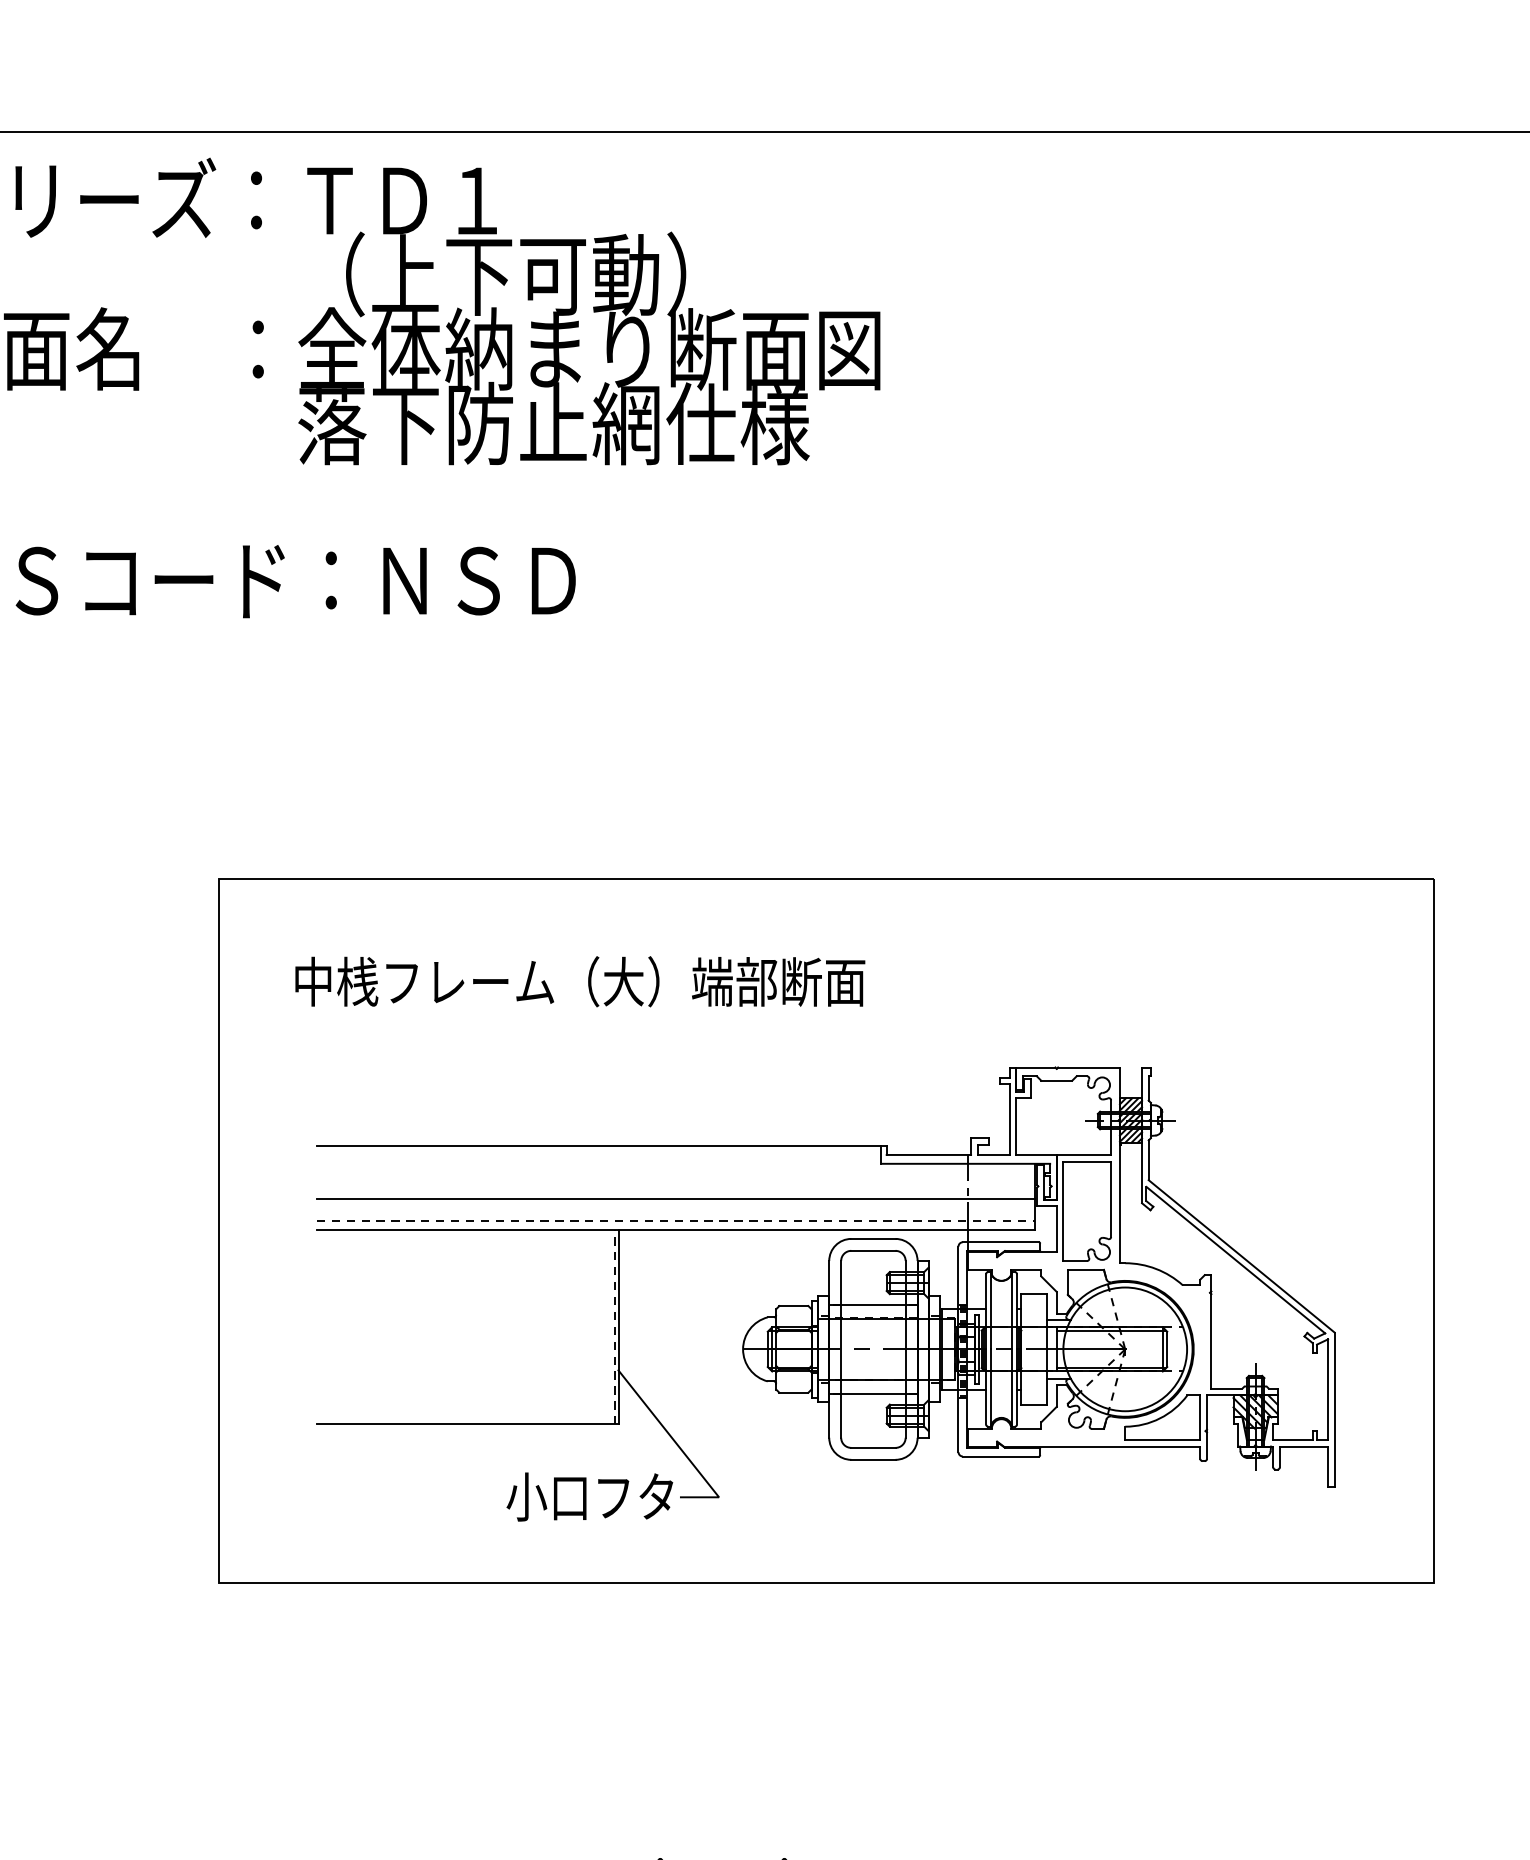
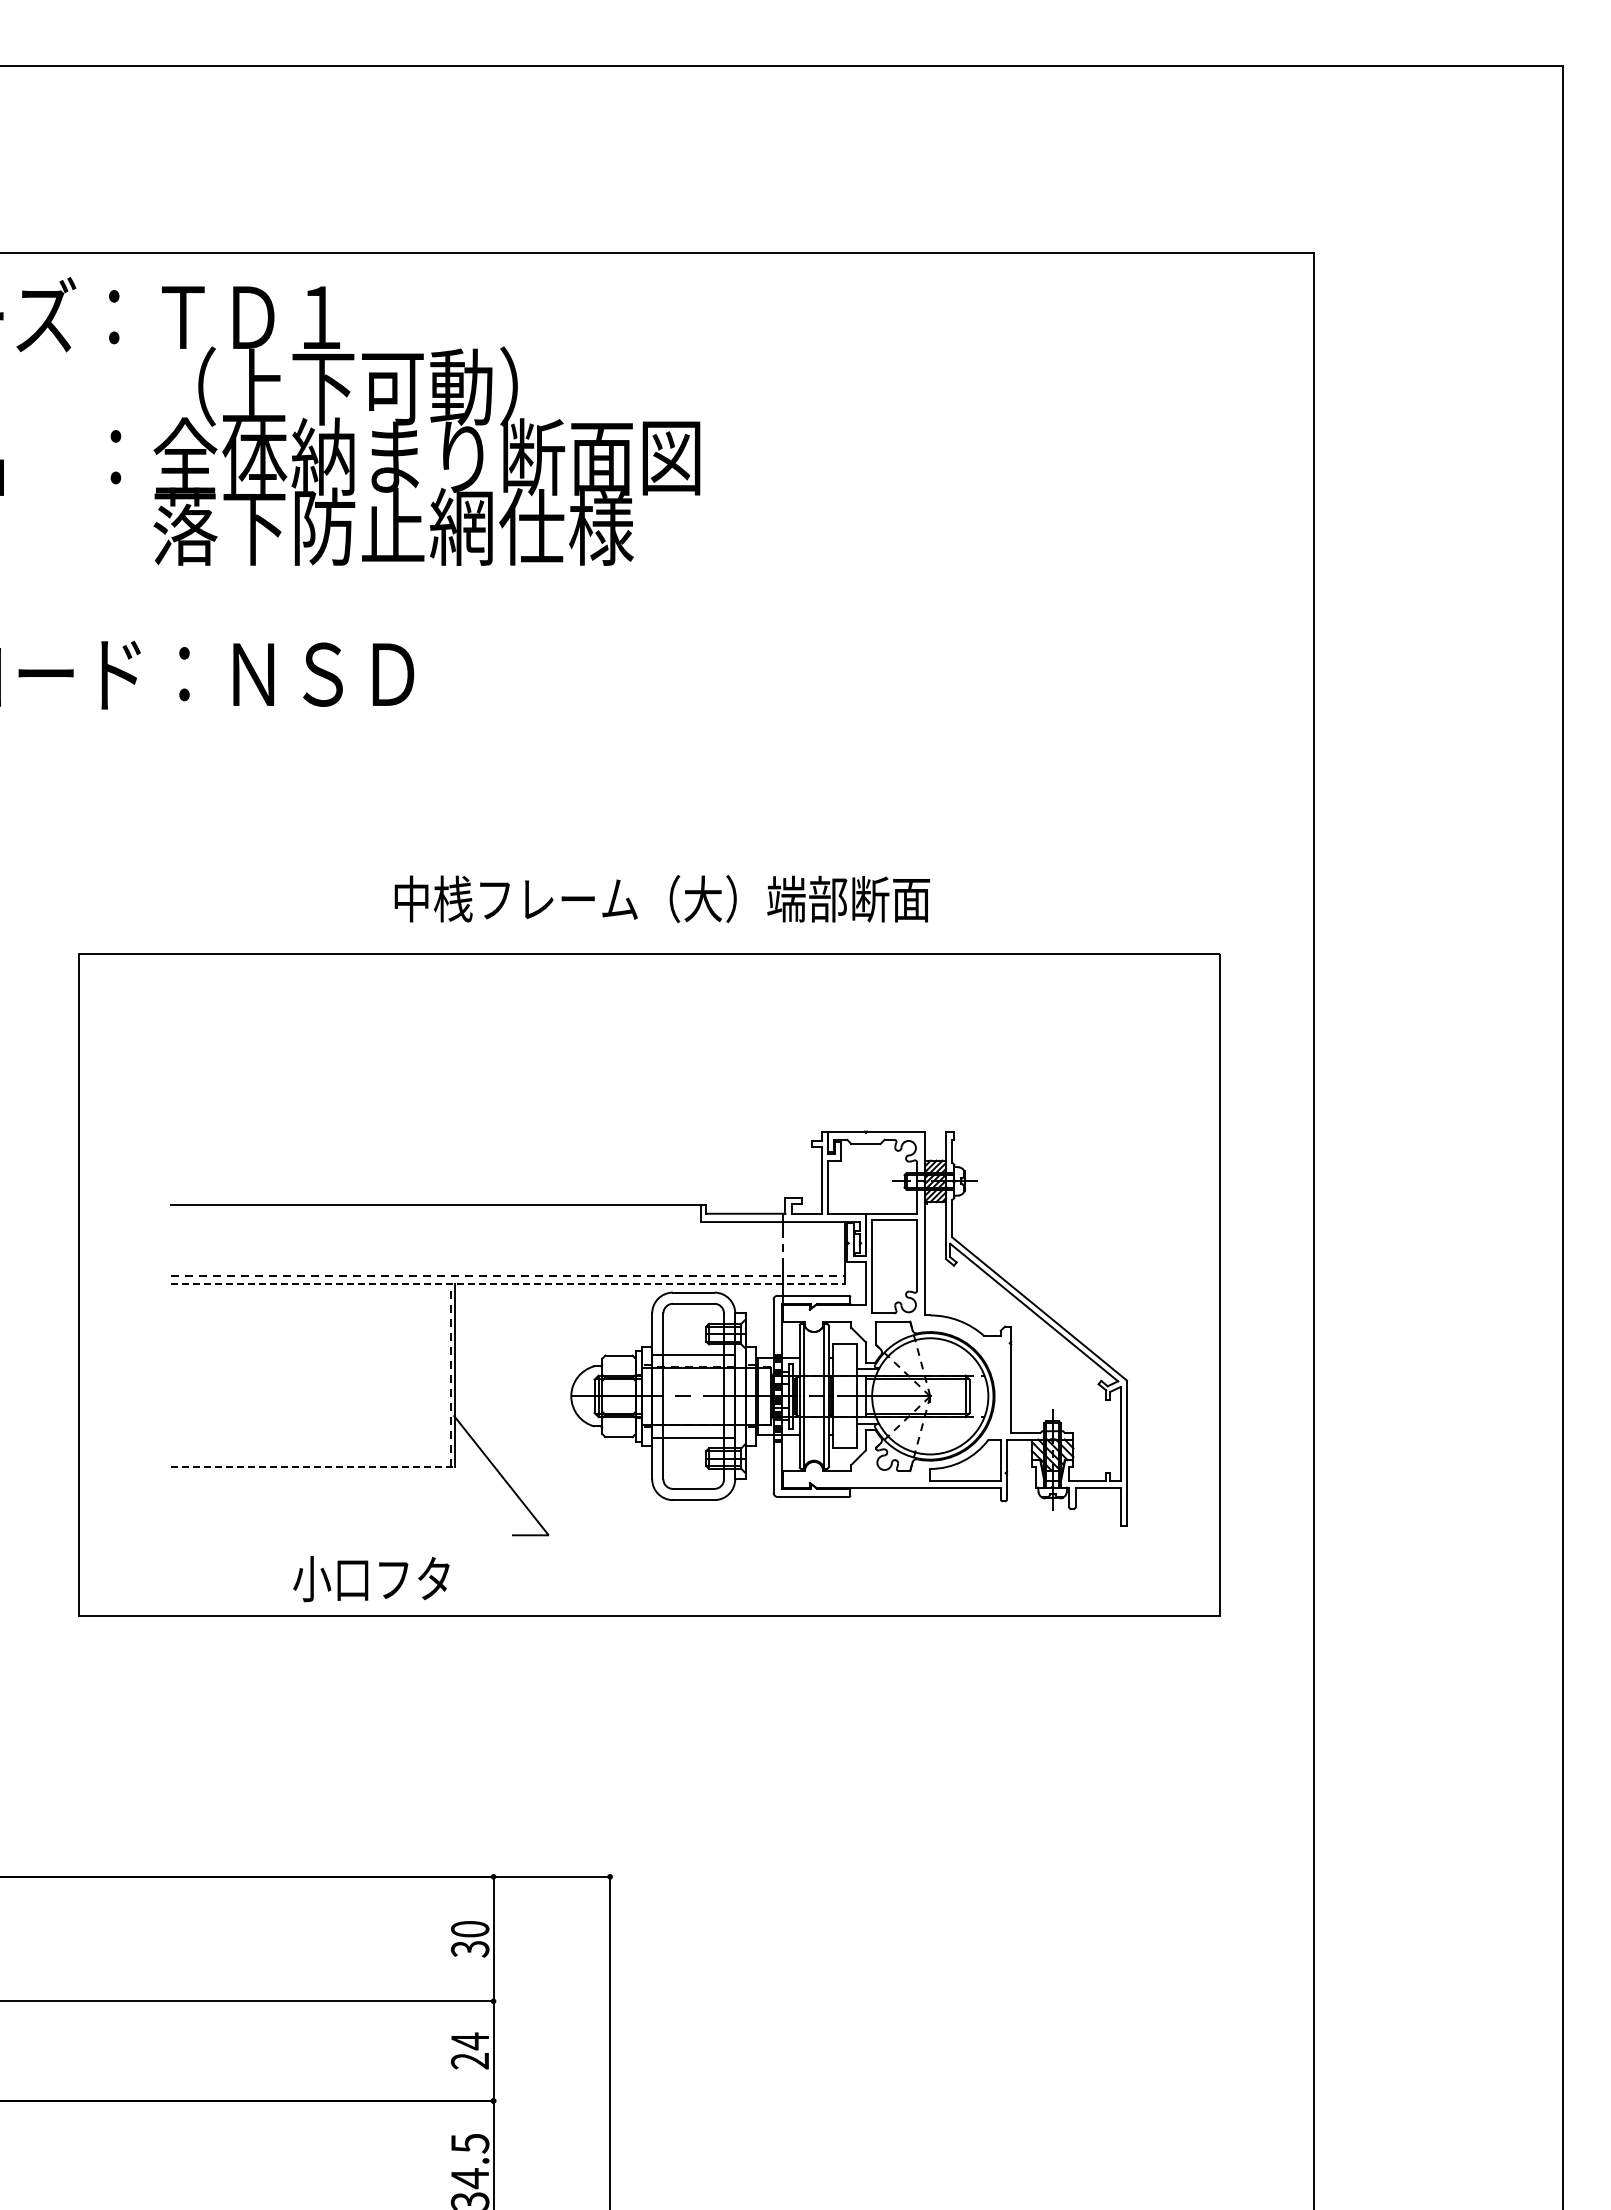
text: (579, 981) -> (661, 898), moved
line: (675, 1199) -> (507, 1255), removed
line: (676, 1230) -> (508, 1284), solid -> dashed
line: (468, 1424) -> (313, 1466), solid -> dashed
text: (590, 1497) -> (371, 1579), moved

